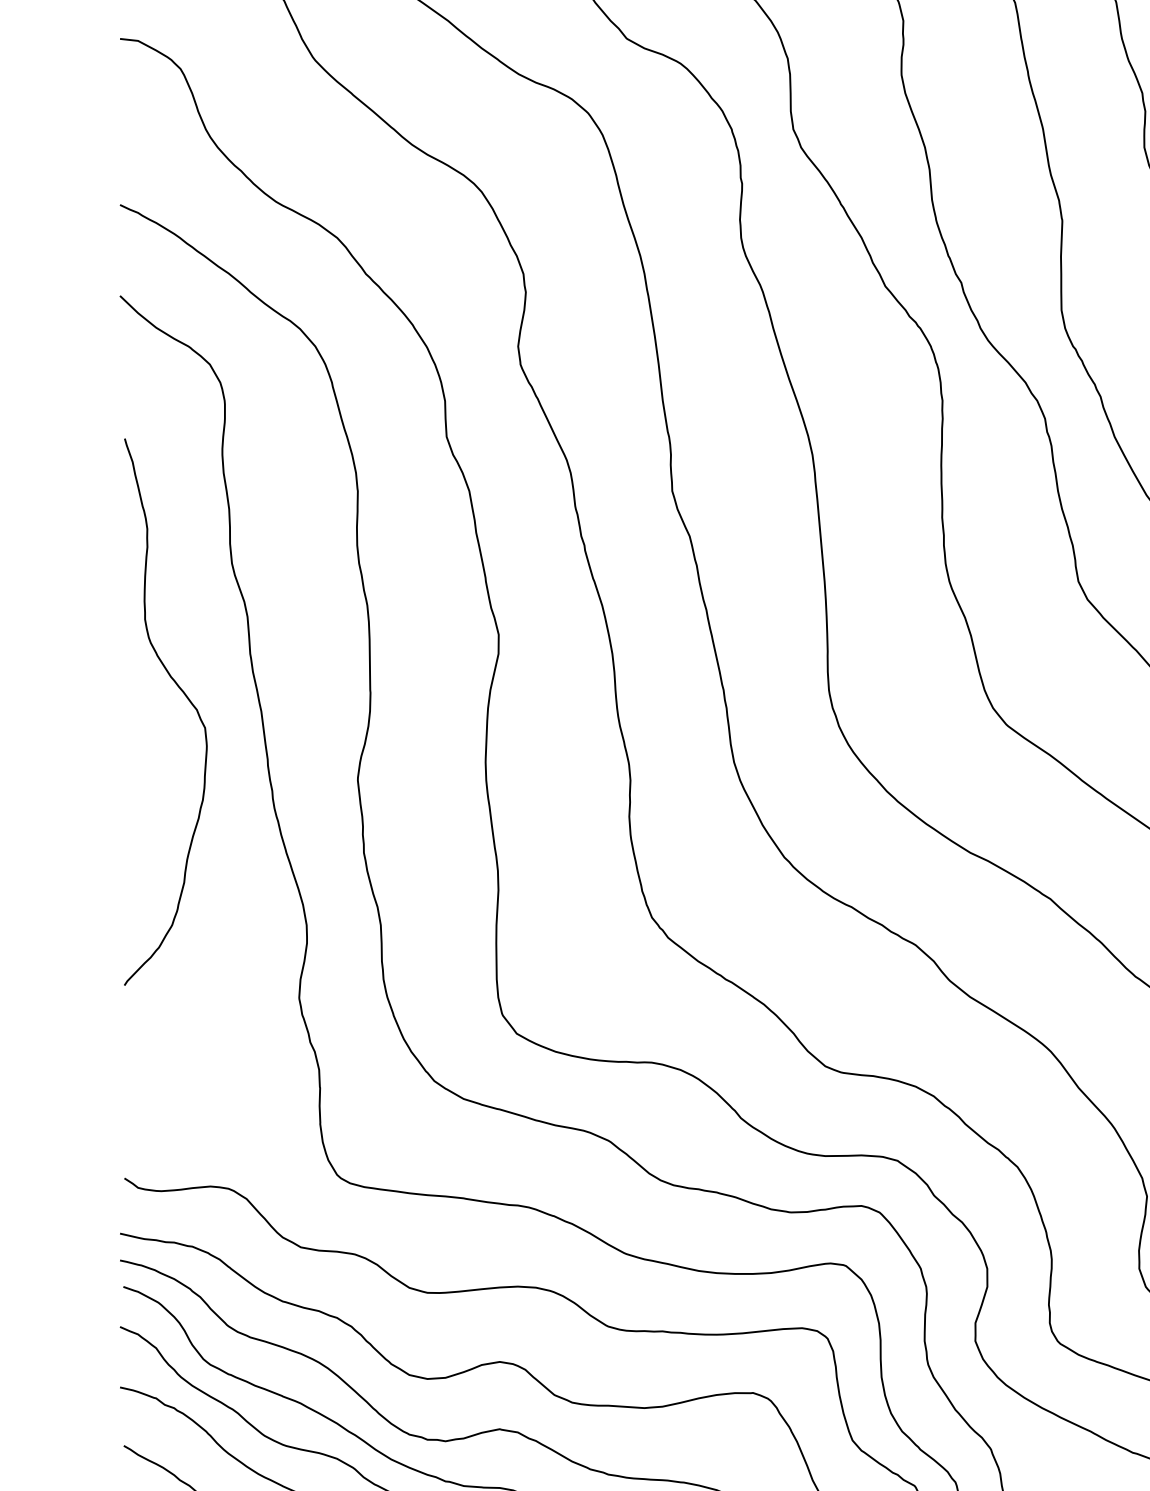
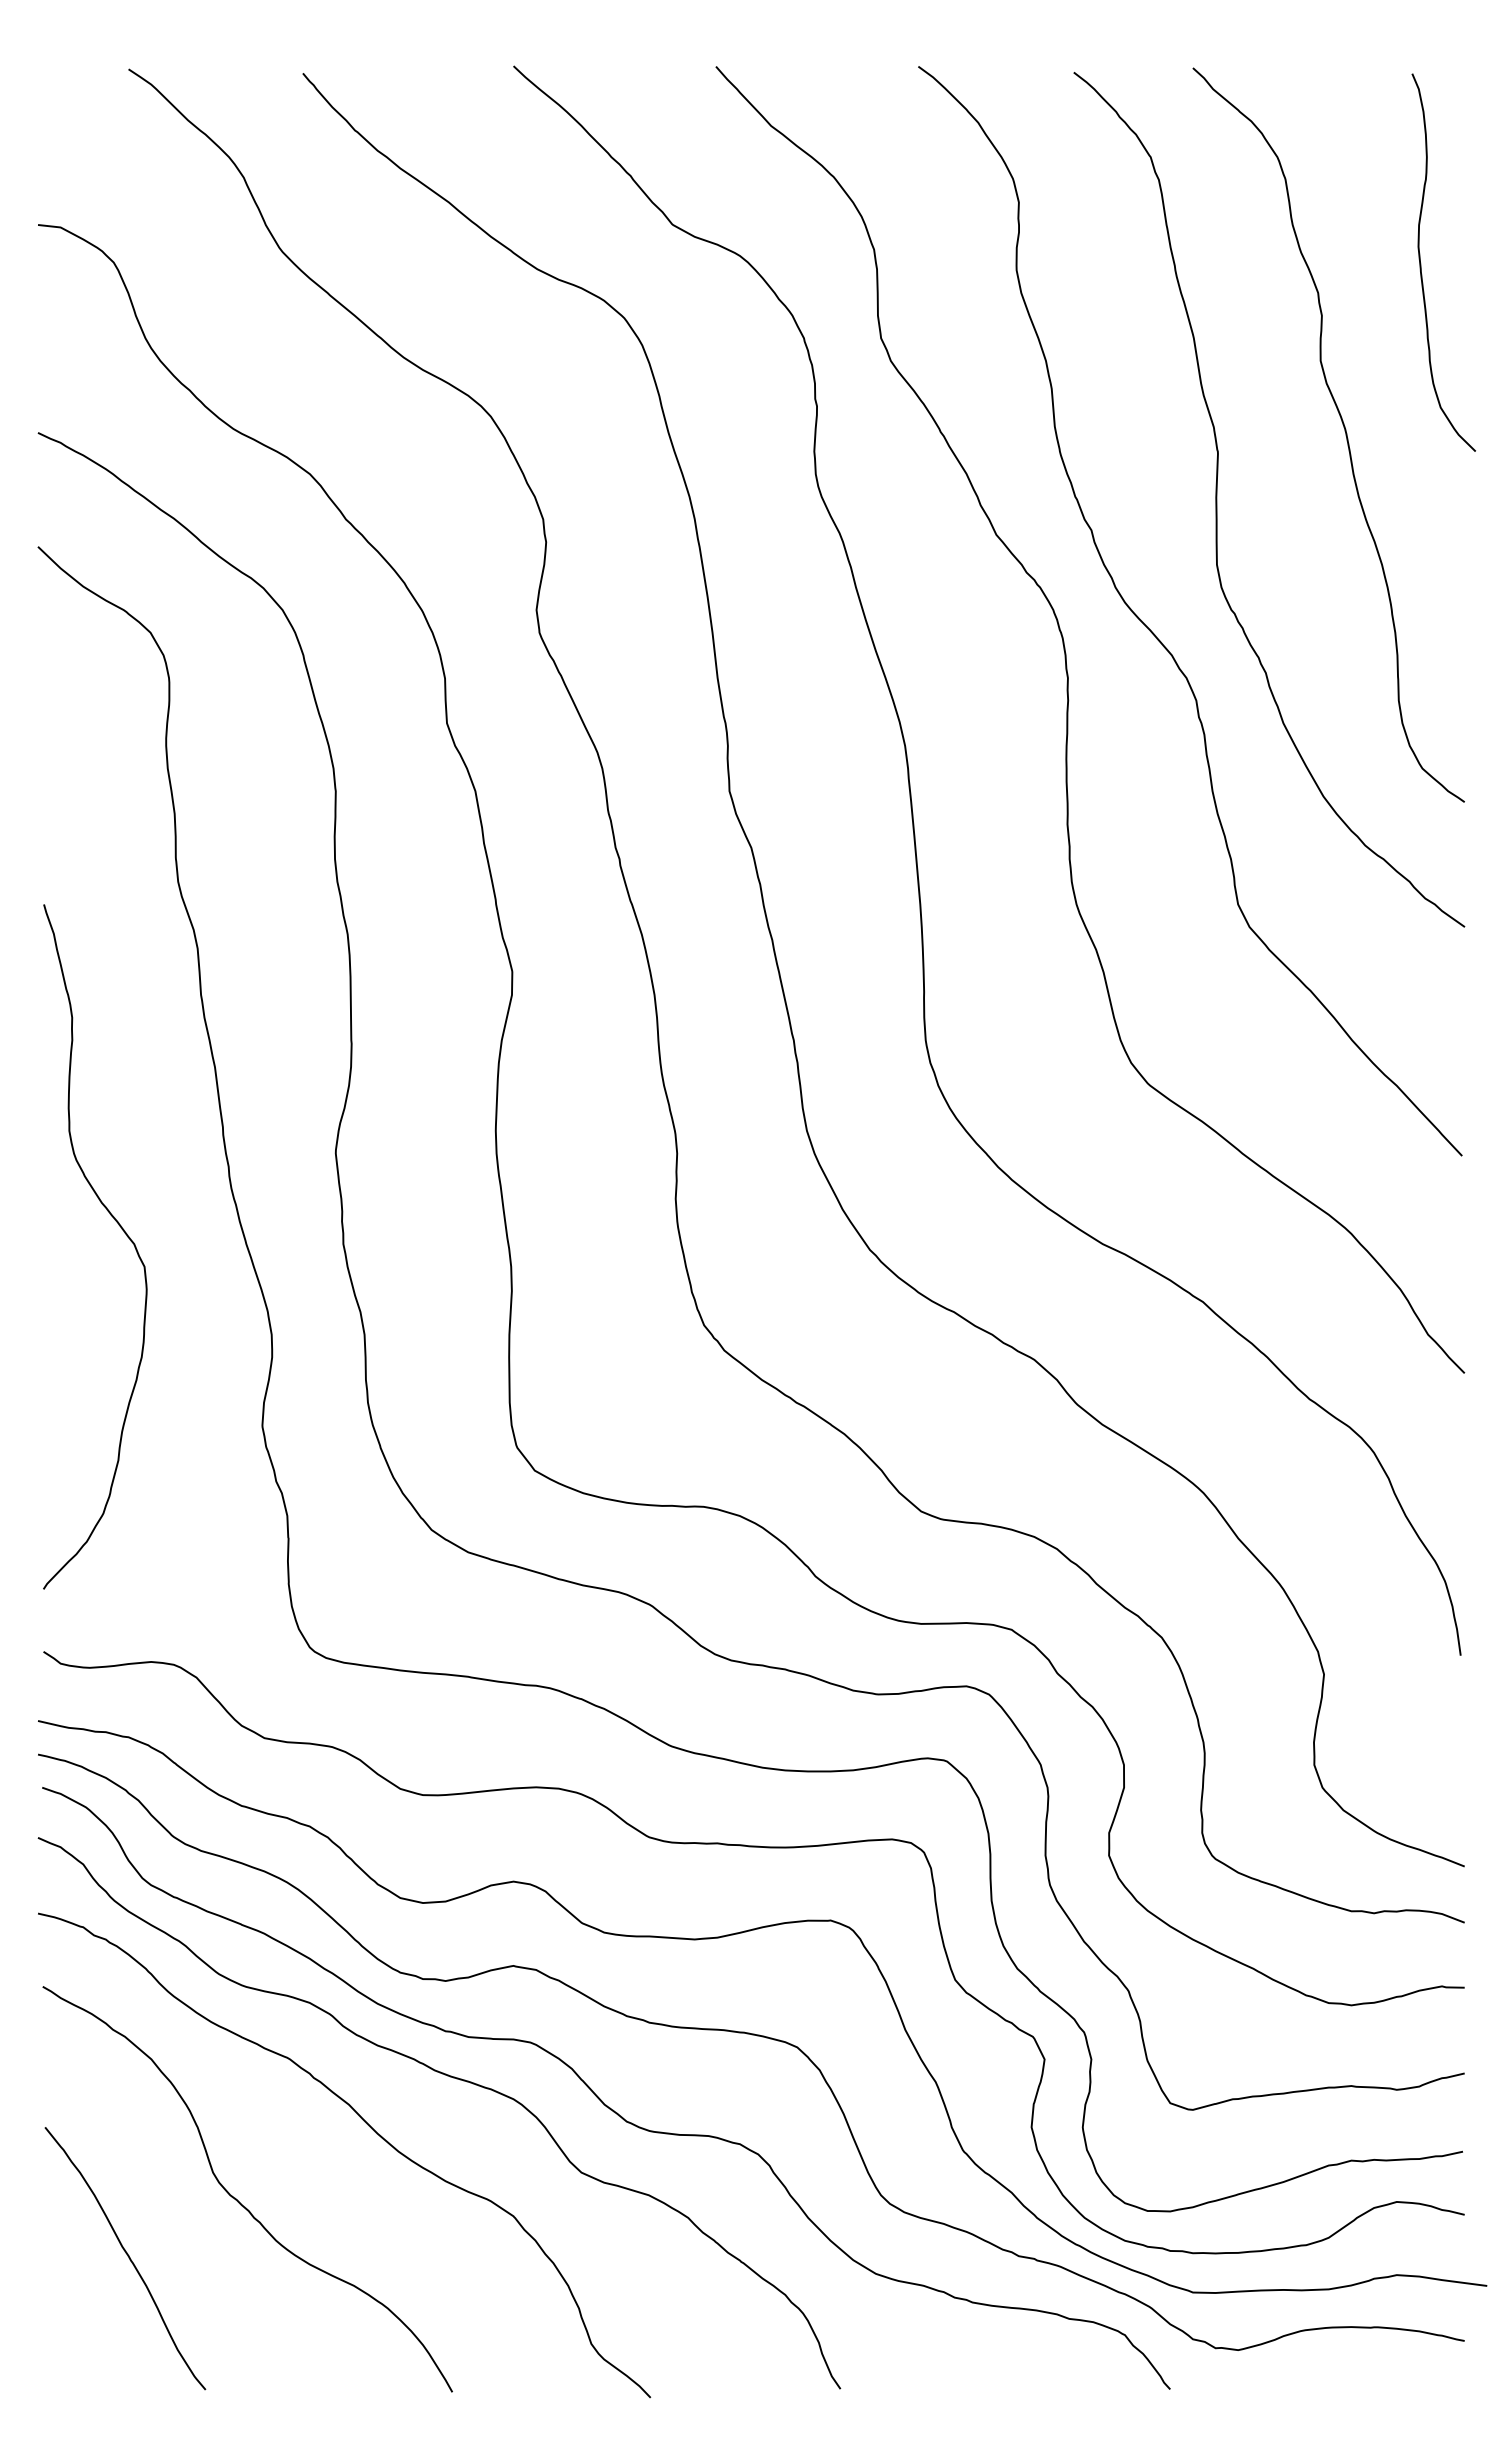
curve: (186, 698) -> (121, 1229), moved

